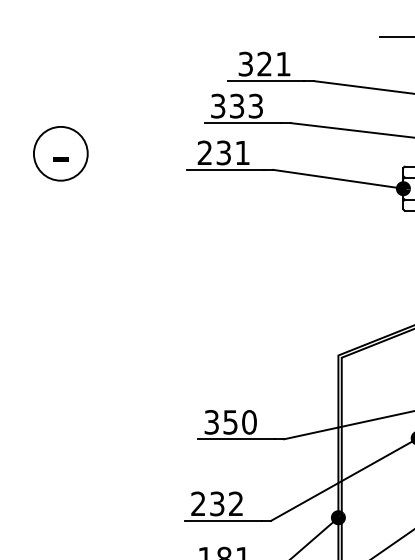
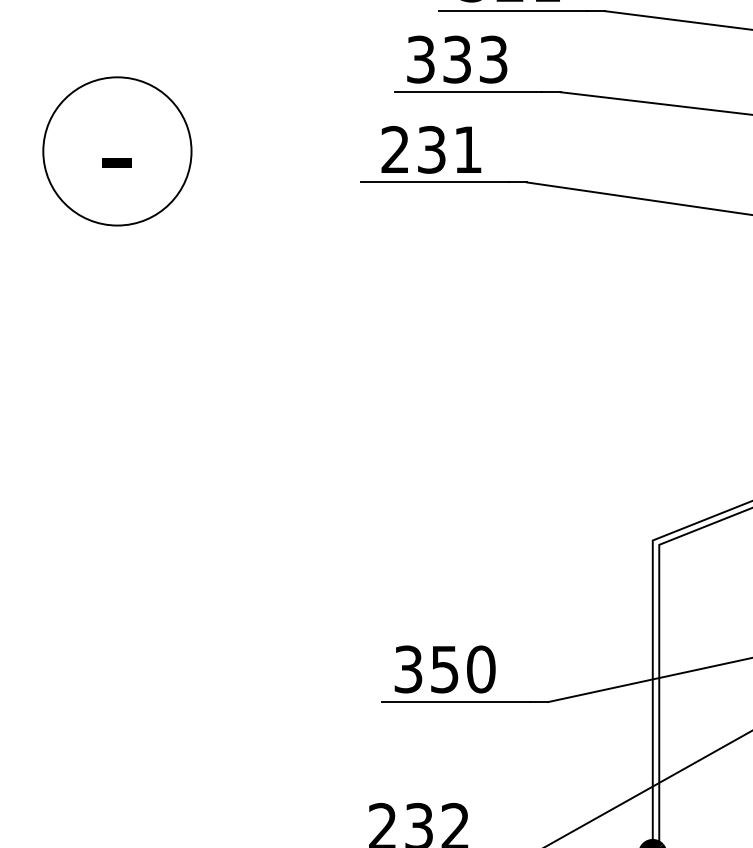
circle: (60, 153) -> (116, 150), size x1.43

